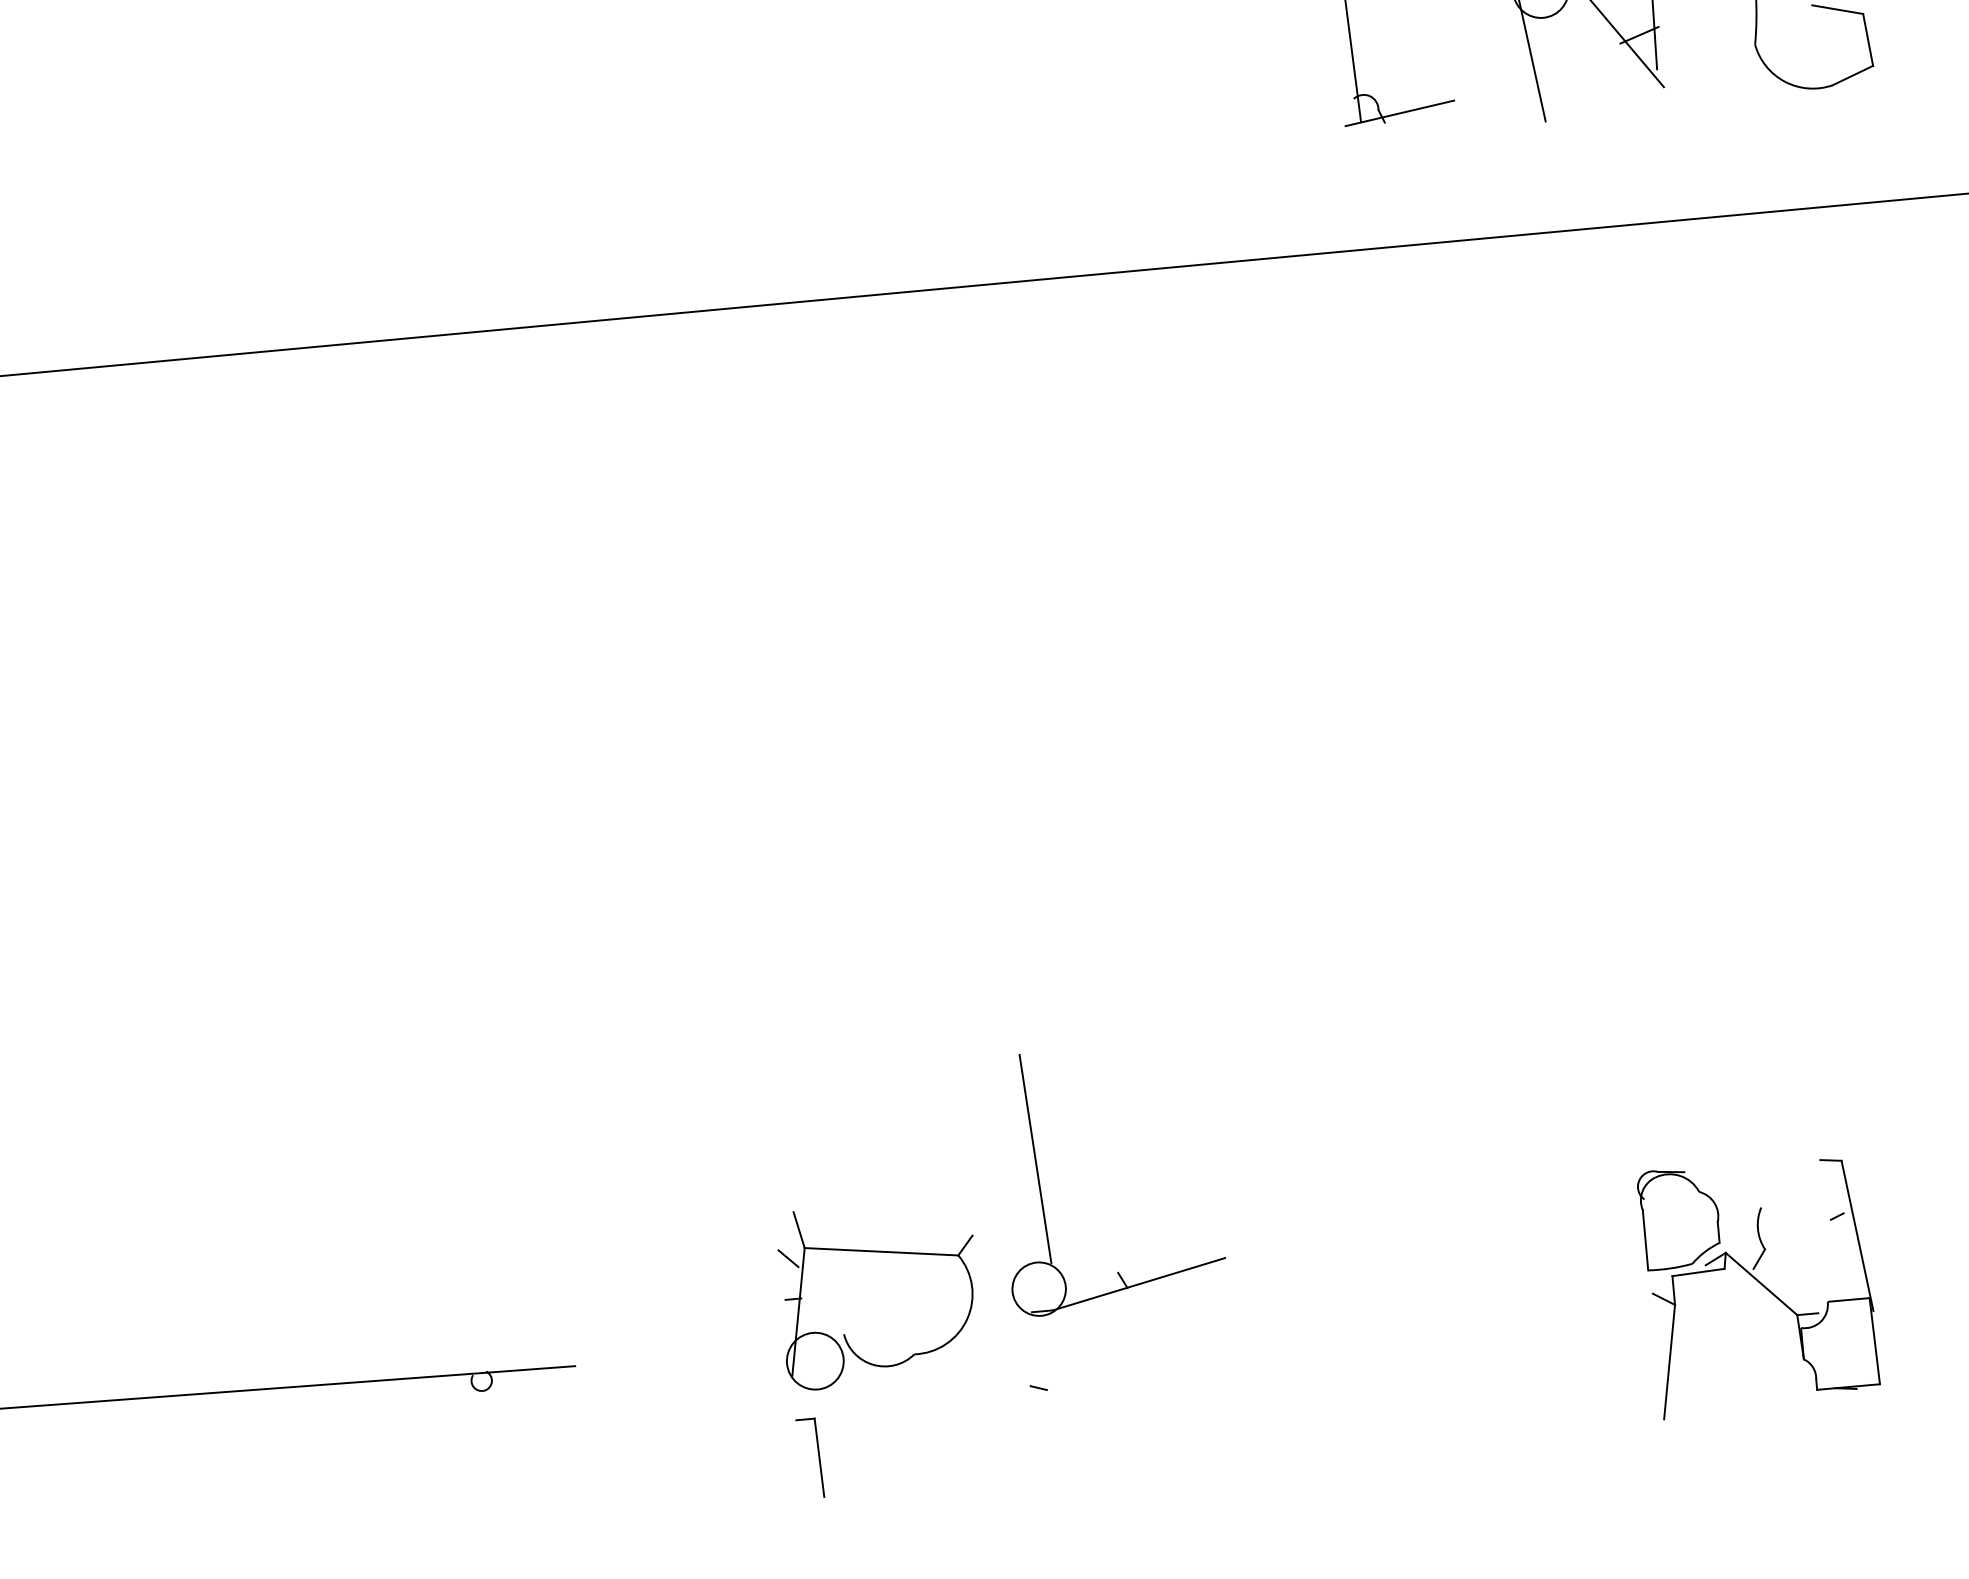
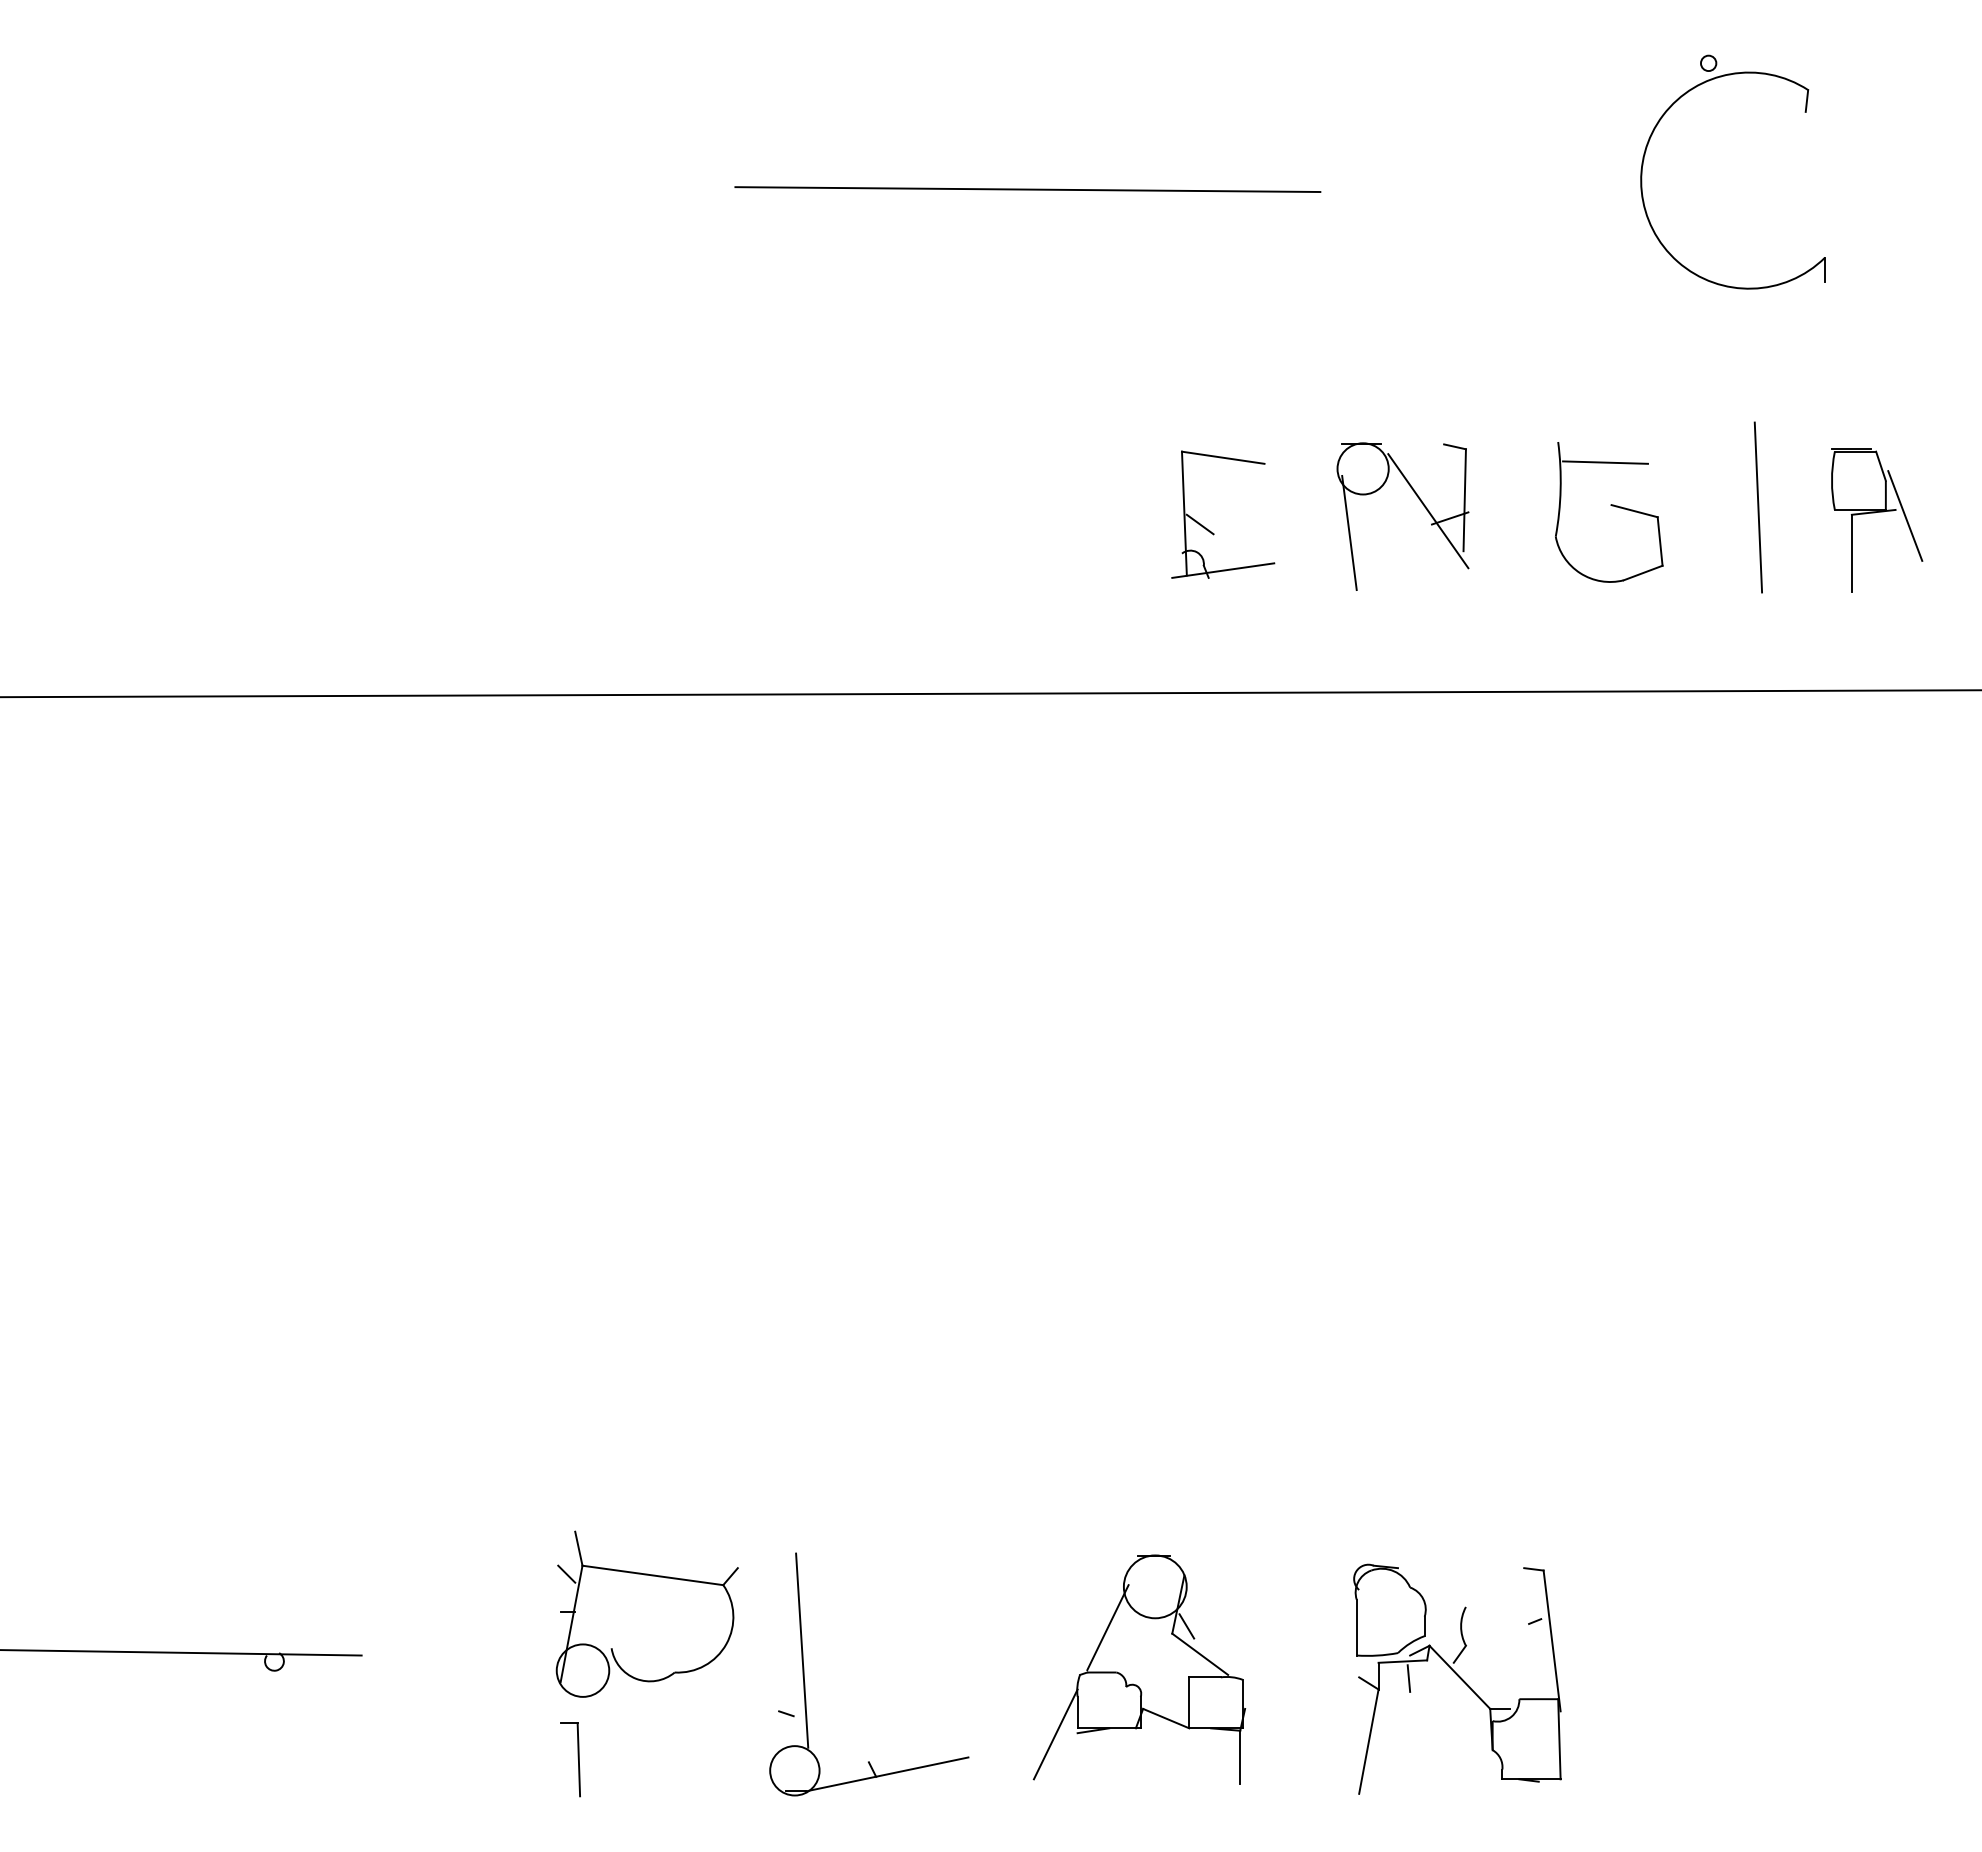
line: (1369, 65) -> (1199, 524), added
part: (1042, 1194) -> (805, 1683), moved
line: (1706, 1290) -> (1408, 1678), added
part: (1415, 1306) -> (1139, 1669), added

